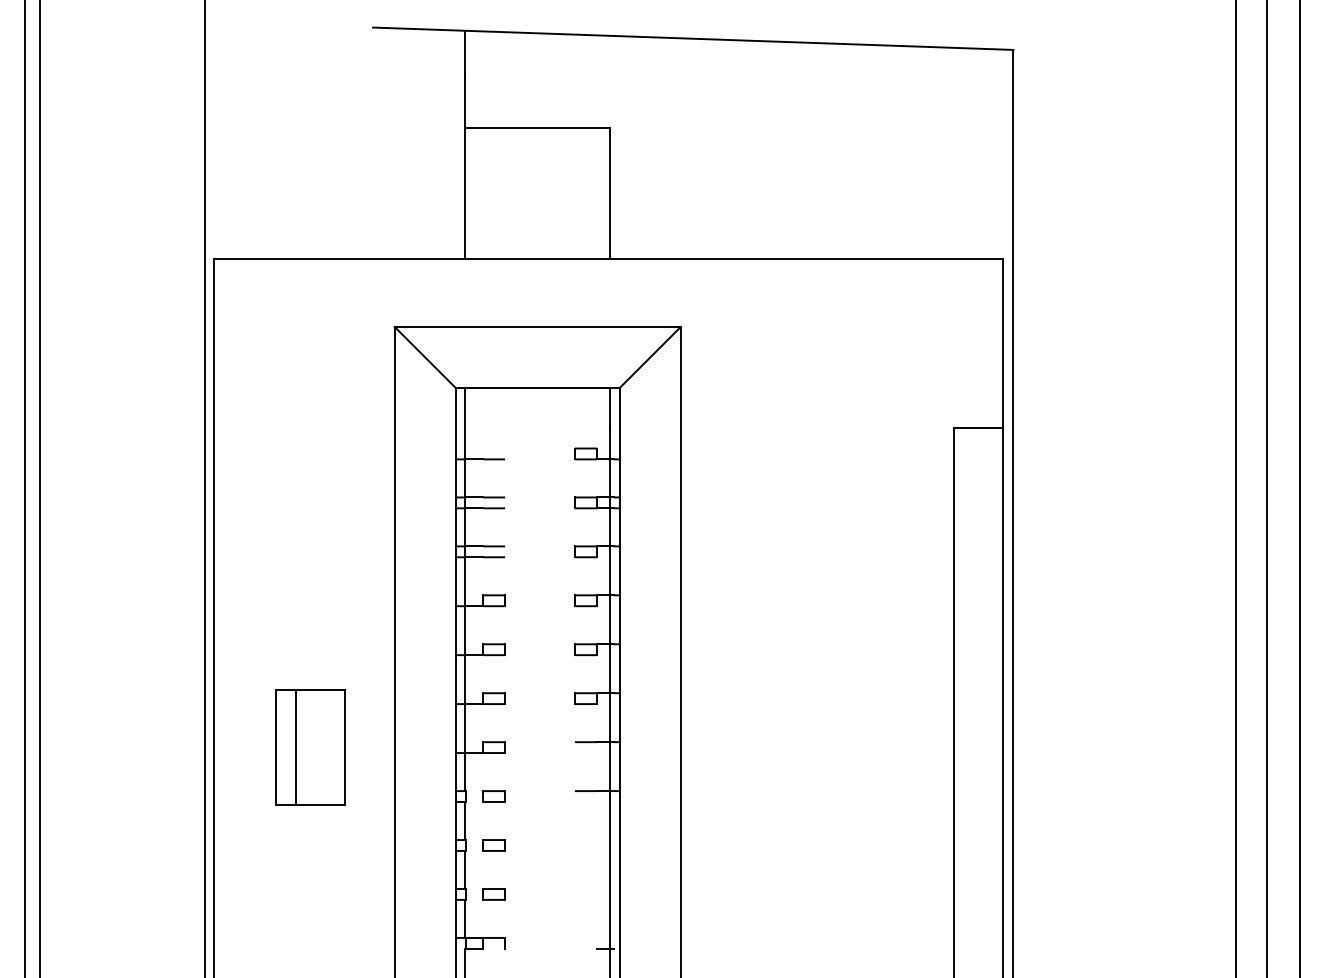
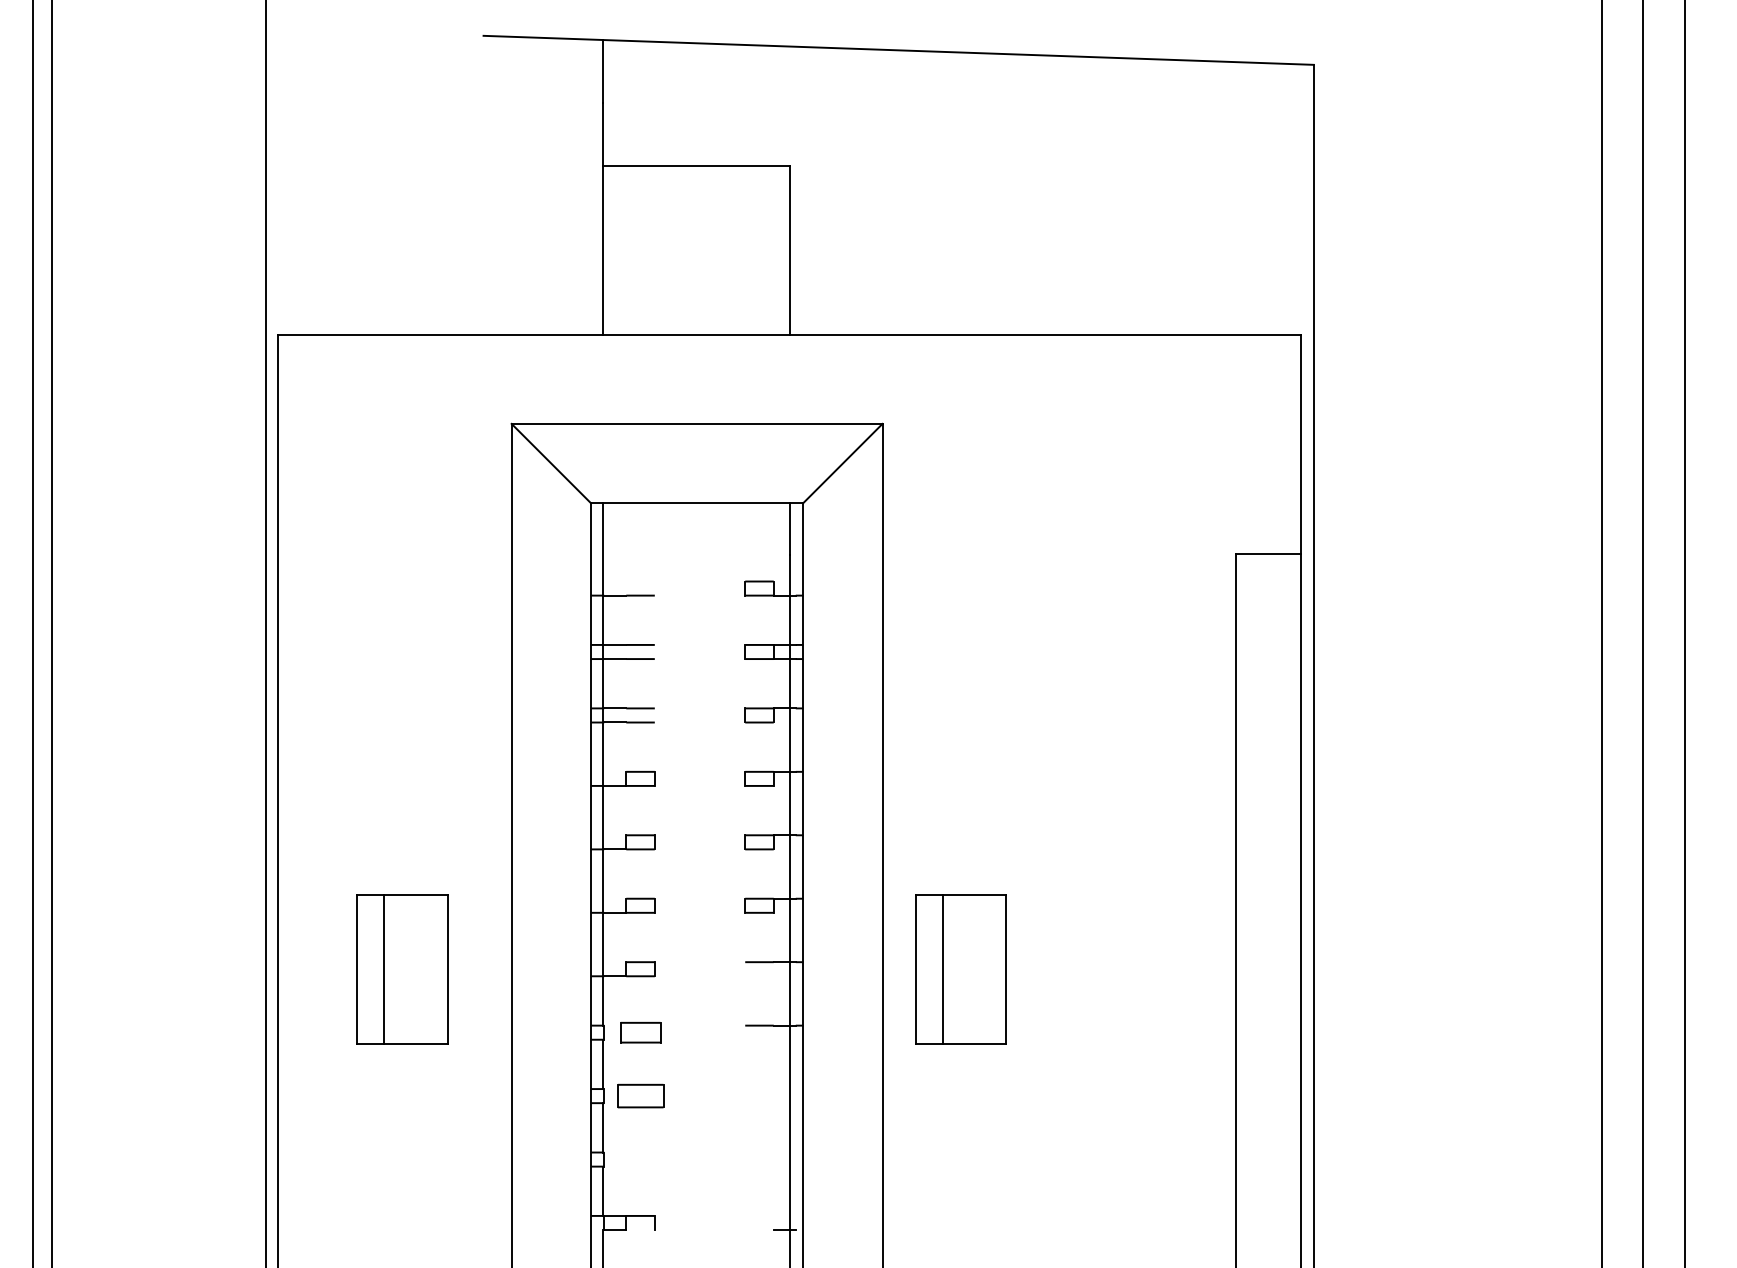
part: (741, 747) -> (961, 969), added
part: (493, 796) -> (639, 1032), size x1.4
part: (493, 845) -> (639, 1096), size x1.6
part: (493, 894) -> (639, 1159), removed

